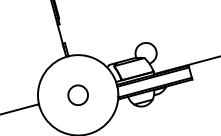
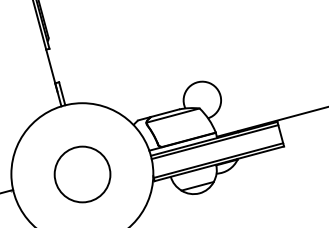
circle: (77, 94) -> (81, 172), size x1.6

